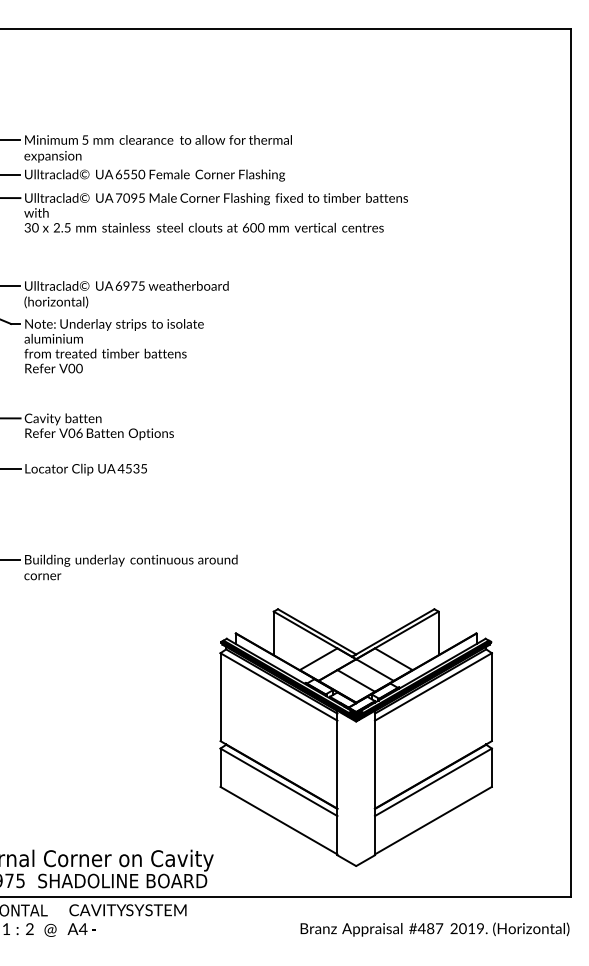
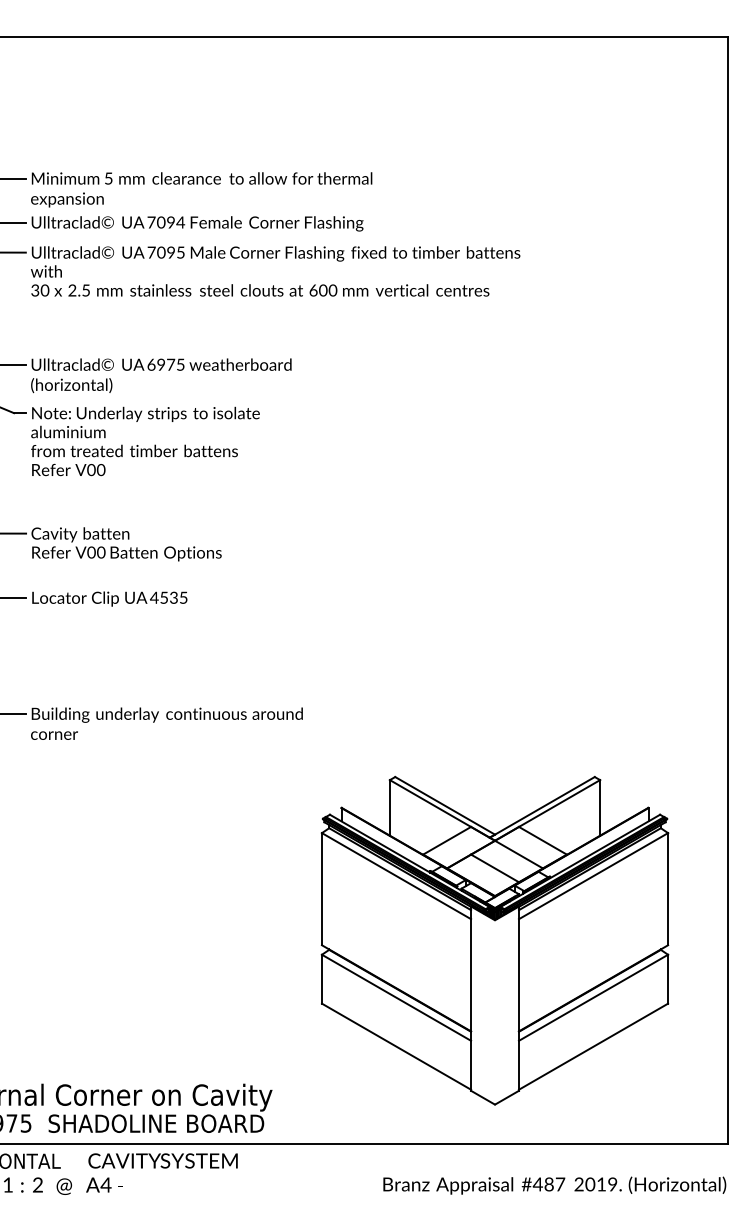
text: (130, 174) -> (166, 222), 6550 -> 7094
text: (79, 432) -> (101, 551), V06 -> V00
part: (355, 737) -> (494, 940), moved

